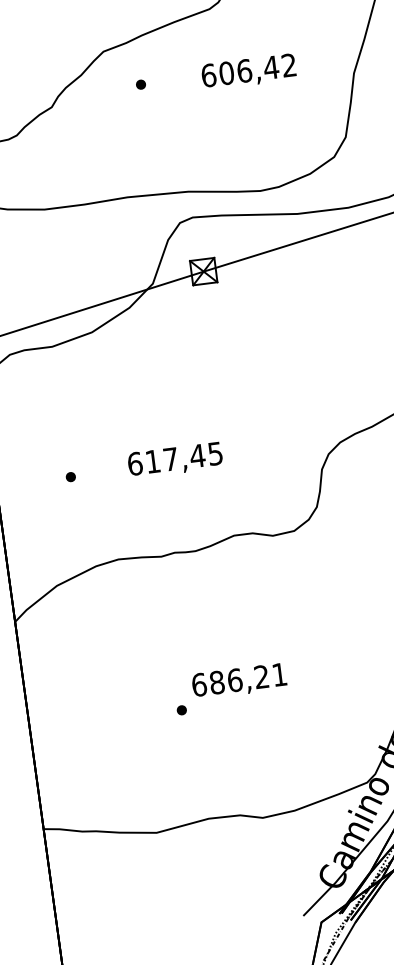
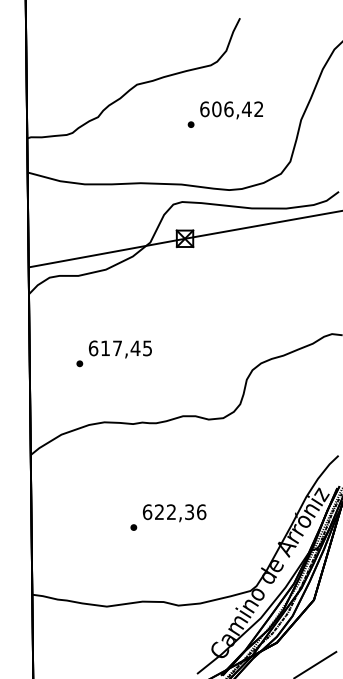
part: (140, 84) -> (190, 124), moved
text: (175, 460) -> (120, 349), moved
text: (248, 679) -> (180, 512), 686,21 -> 622,36

